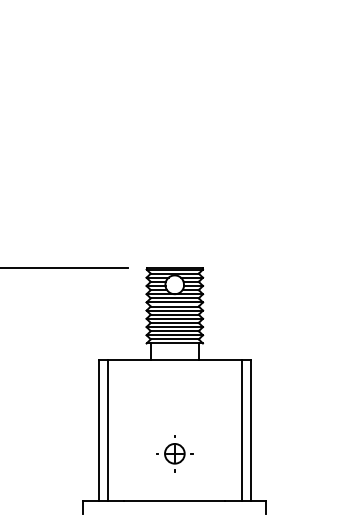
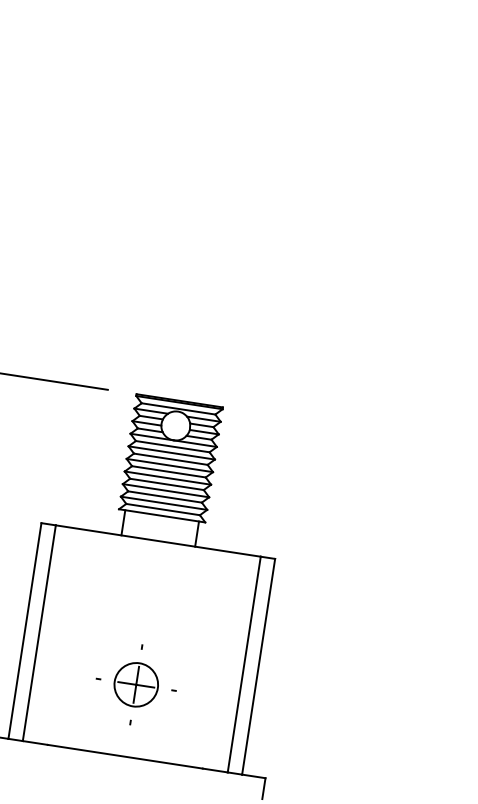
part: (174, 453) -> (135, 684), size x1.43

